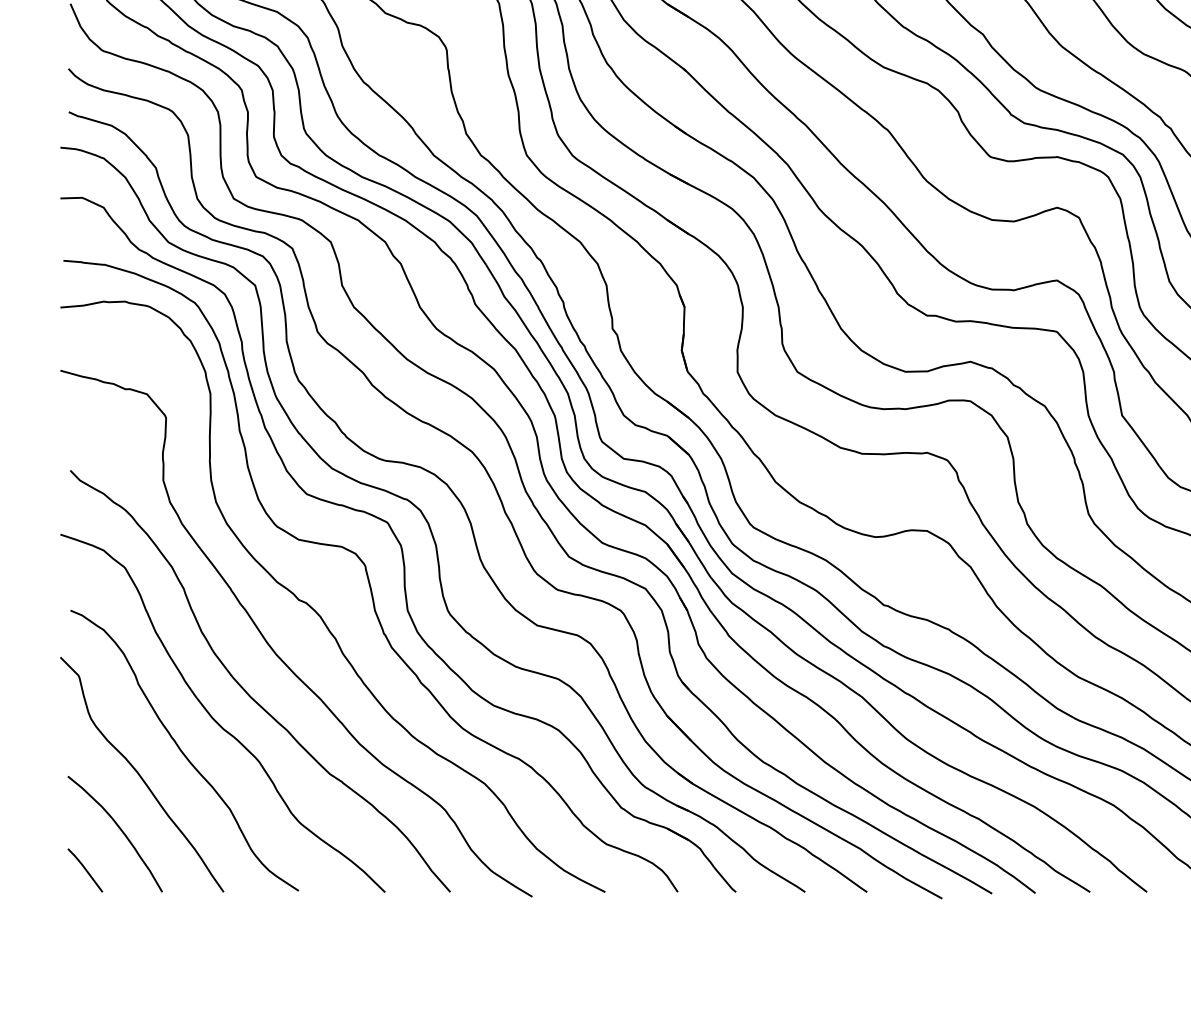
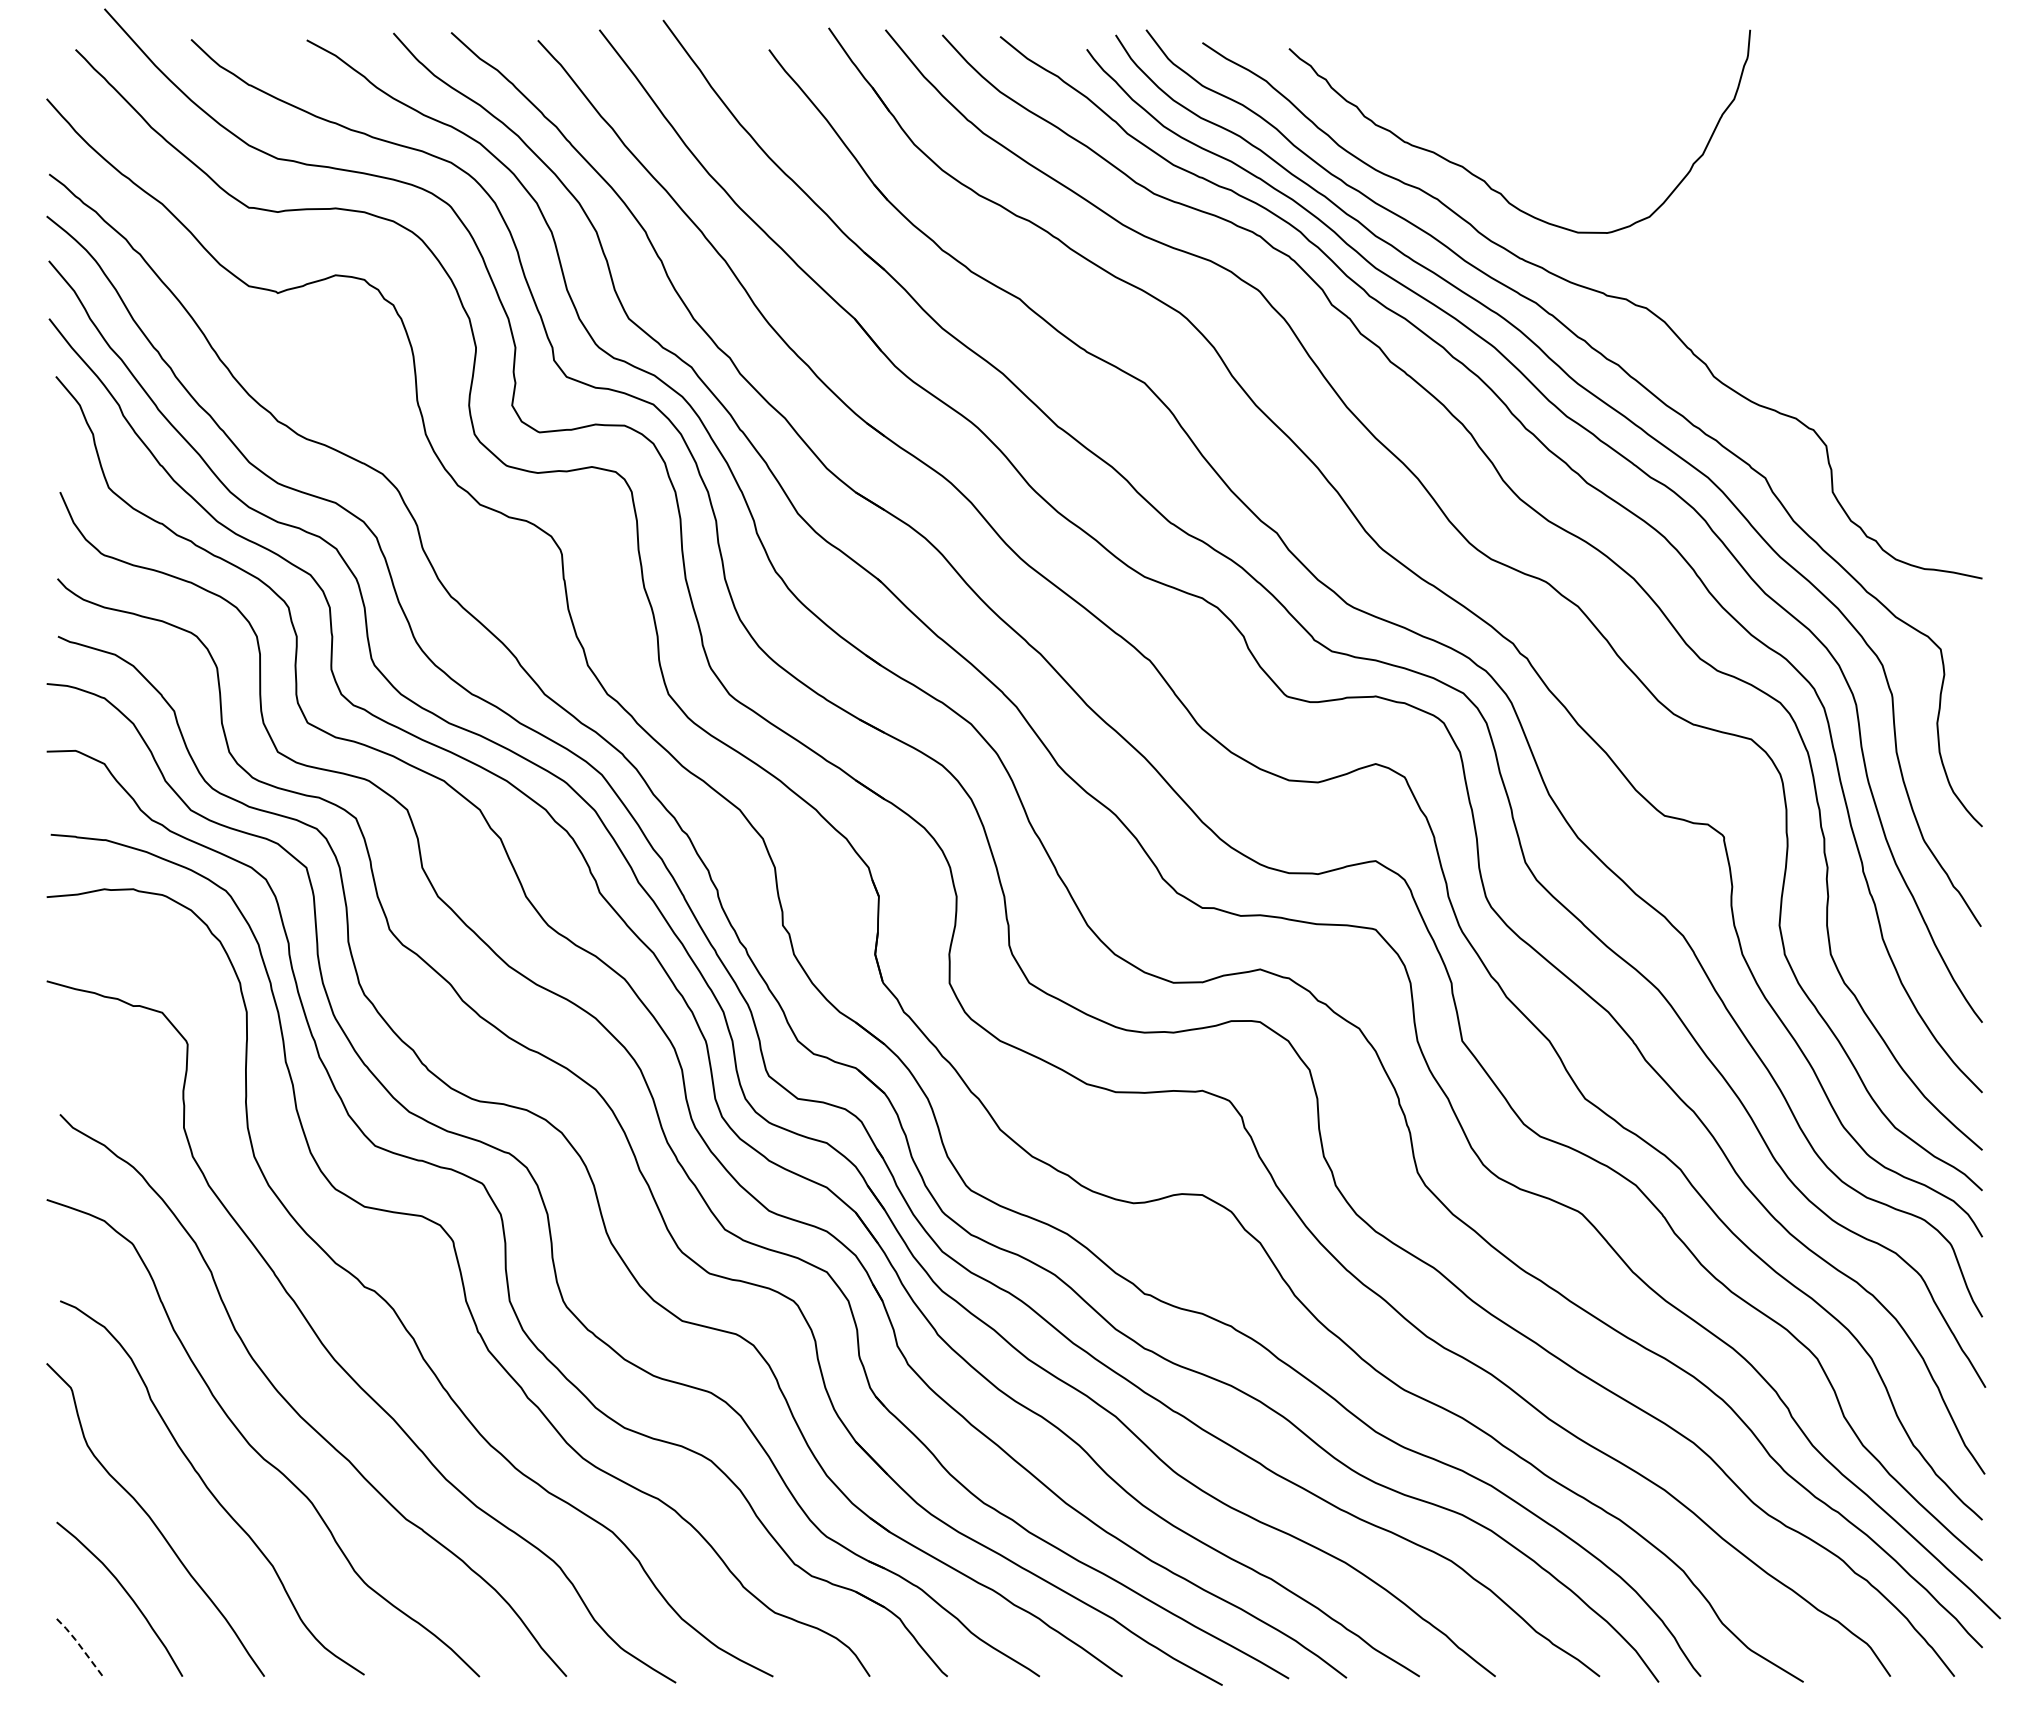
line: (85, 869) -> (80, 1646), solid -> dashed

